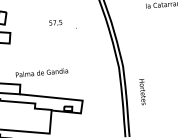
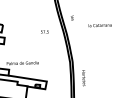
text: (55, 21) -> (44, 31), moved

